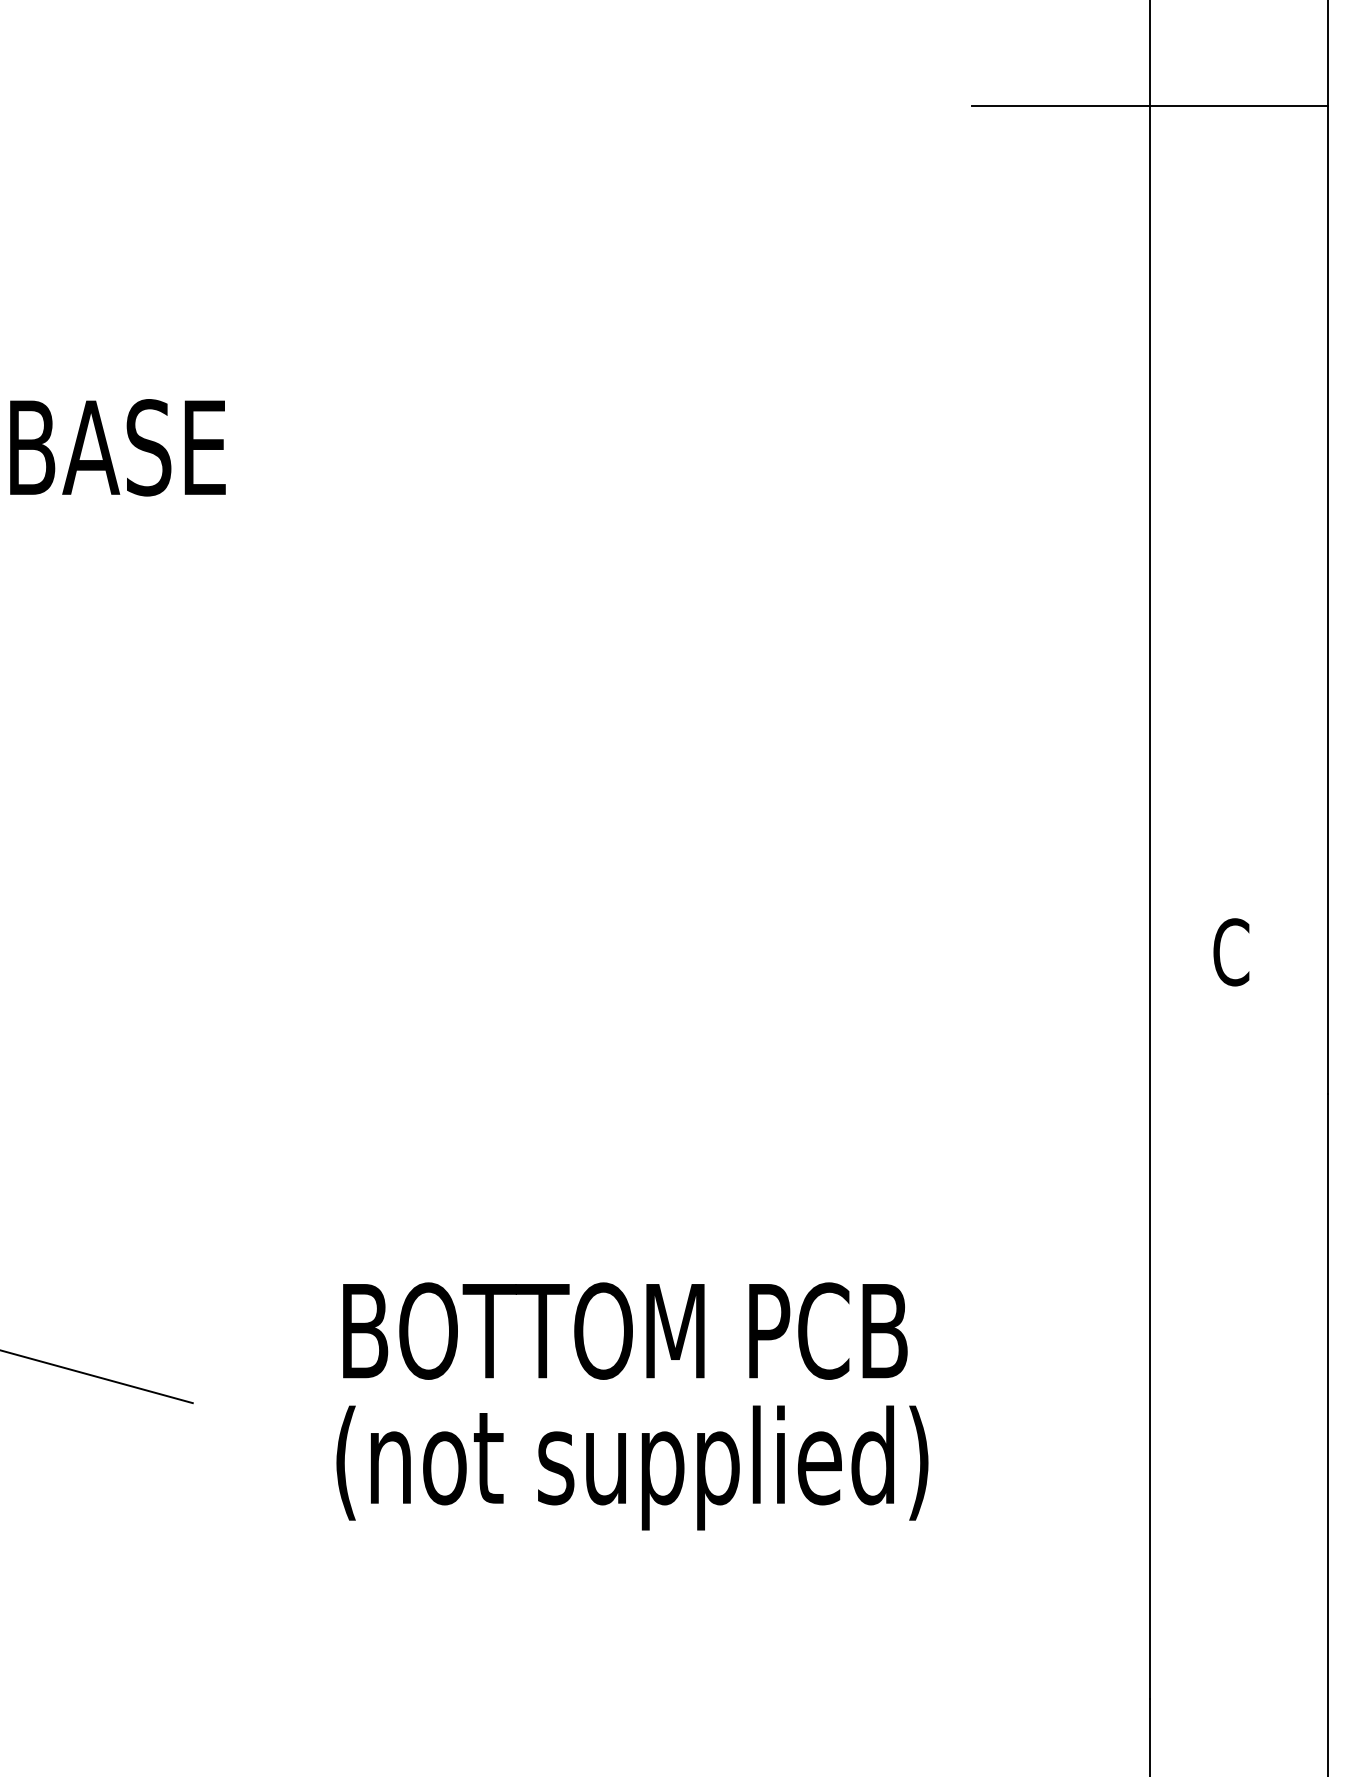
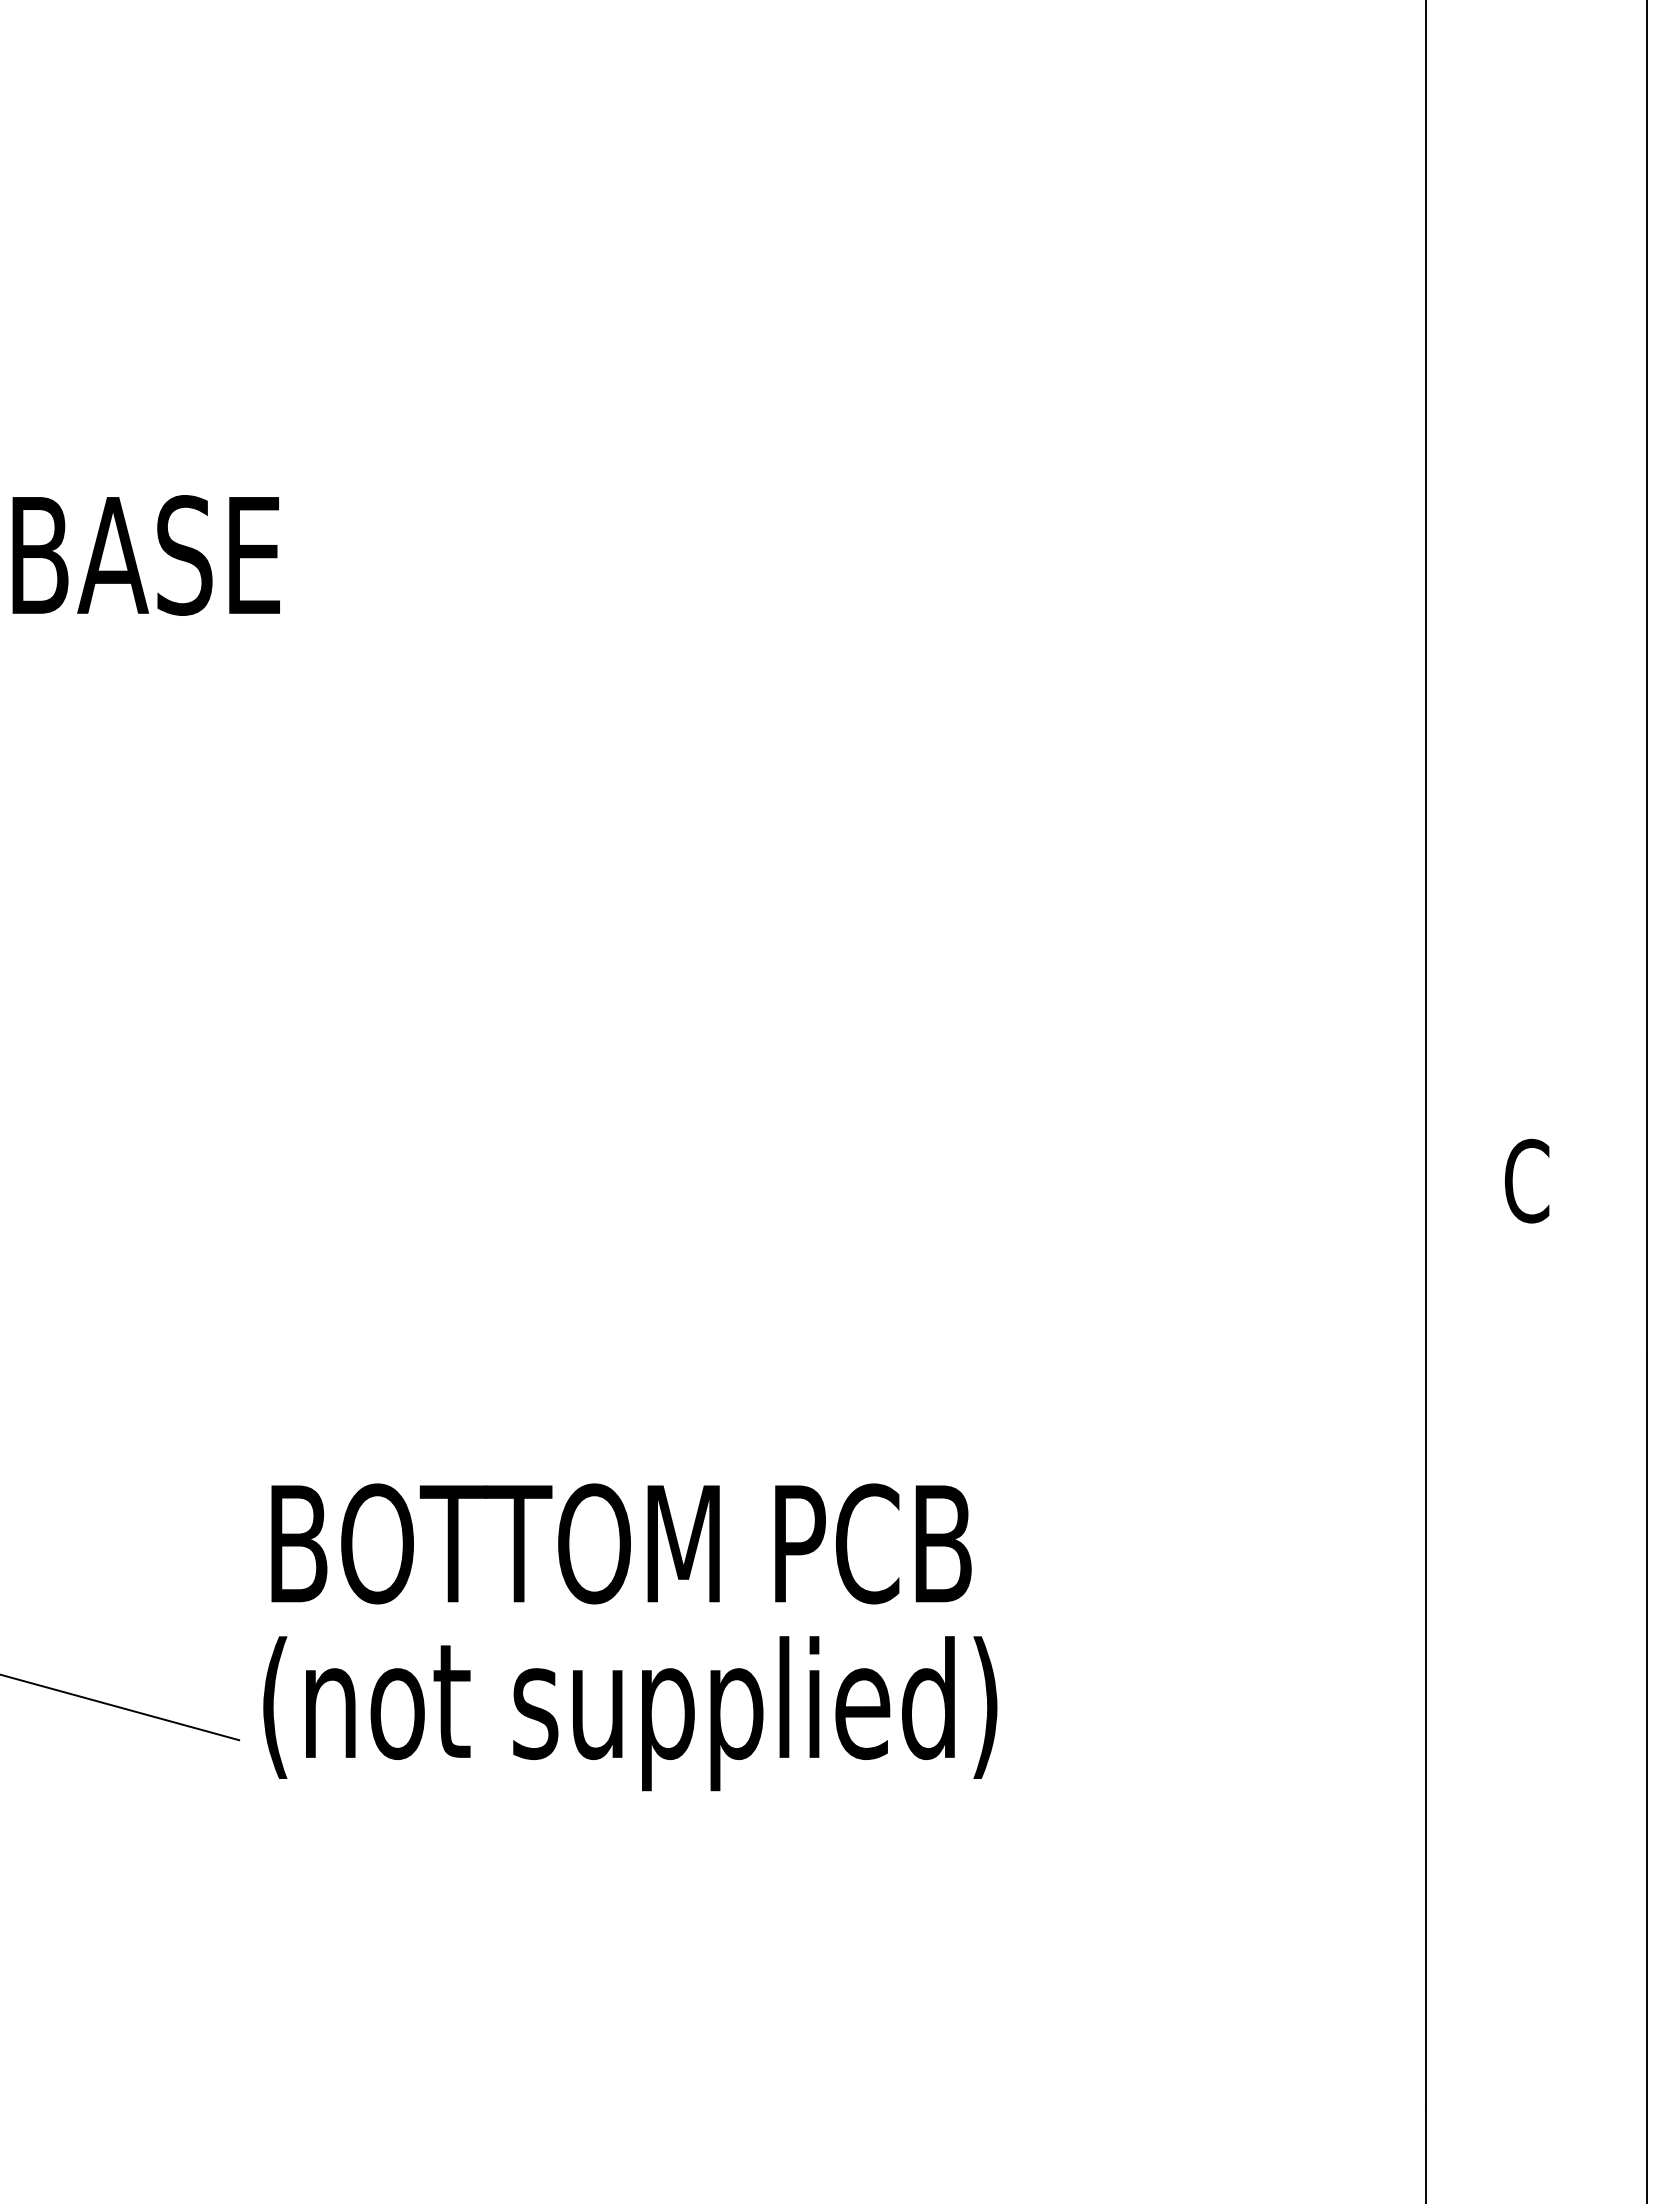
line: (1149, 106) -> (1425, 132), removed
text: (632, 1406) -> (630, 1637), moved

